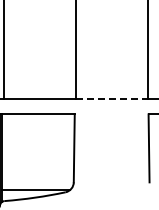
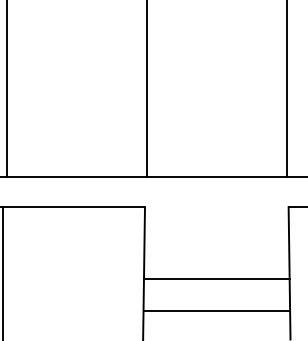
line: (111, 99) -> (216, 178), dashed -> solid
line: (111, 151) -> (216, 279), added
line: (111, 167) -> (216, 310), added

